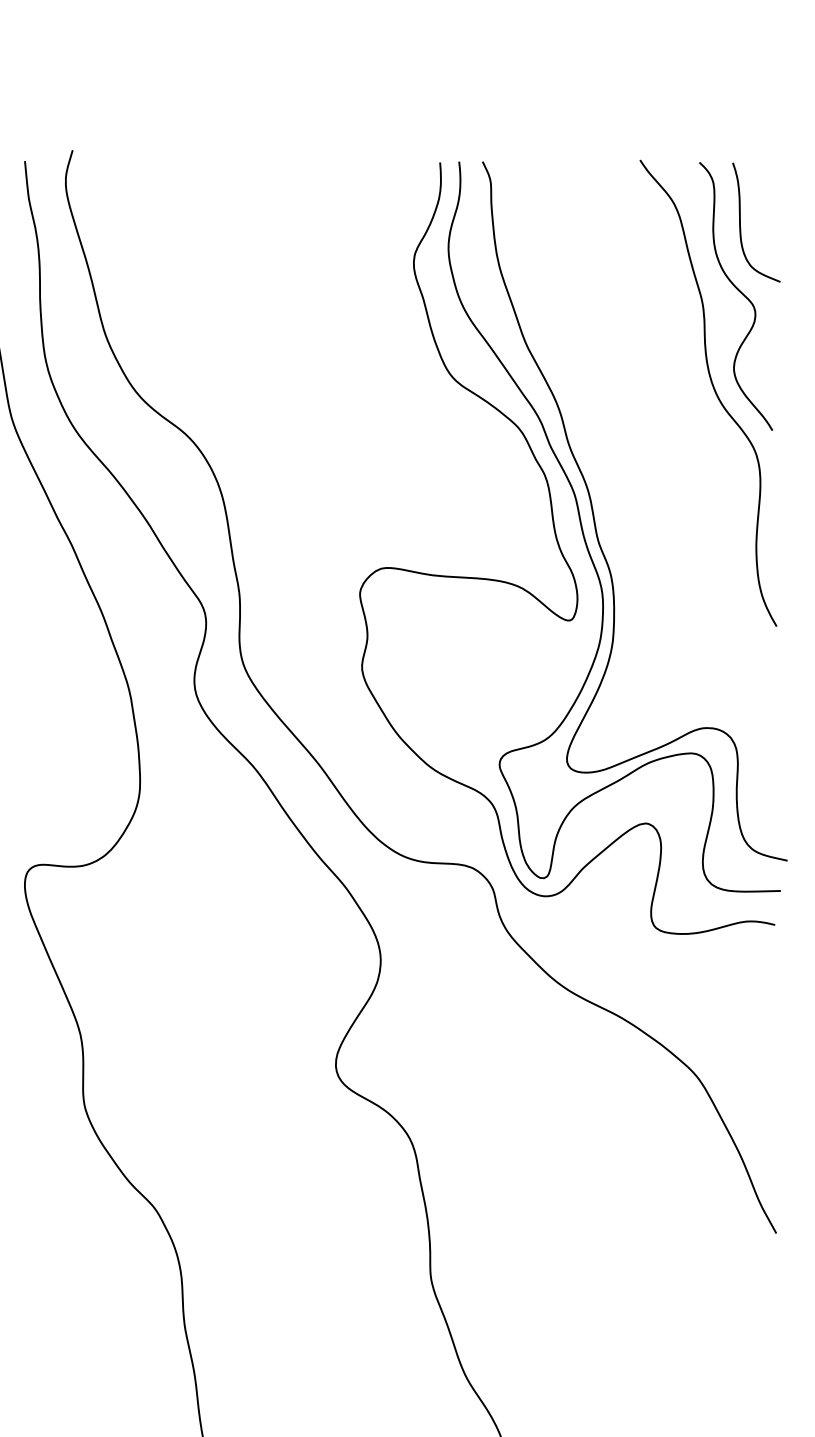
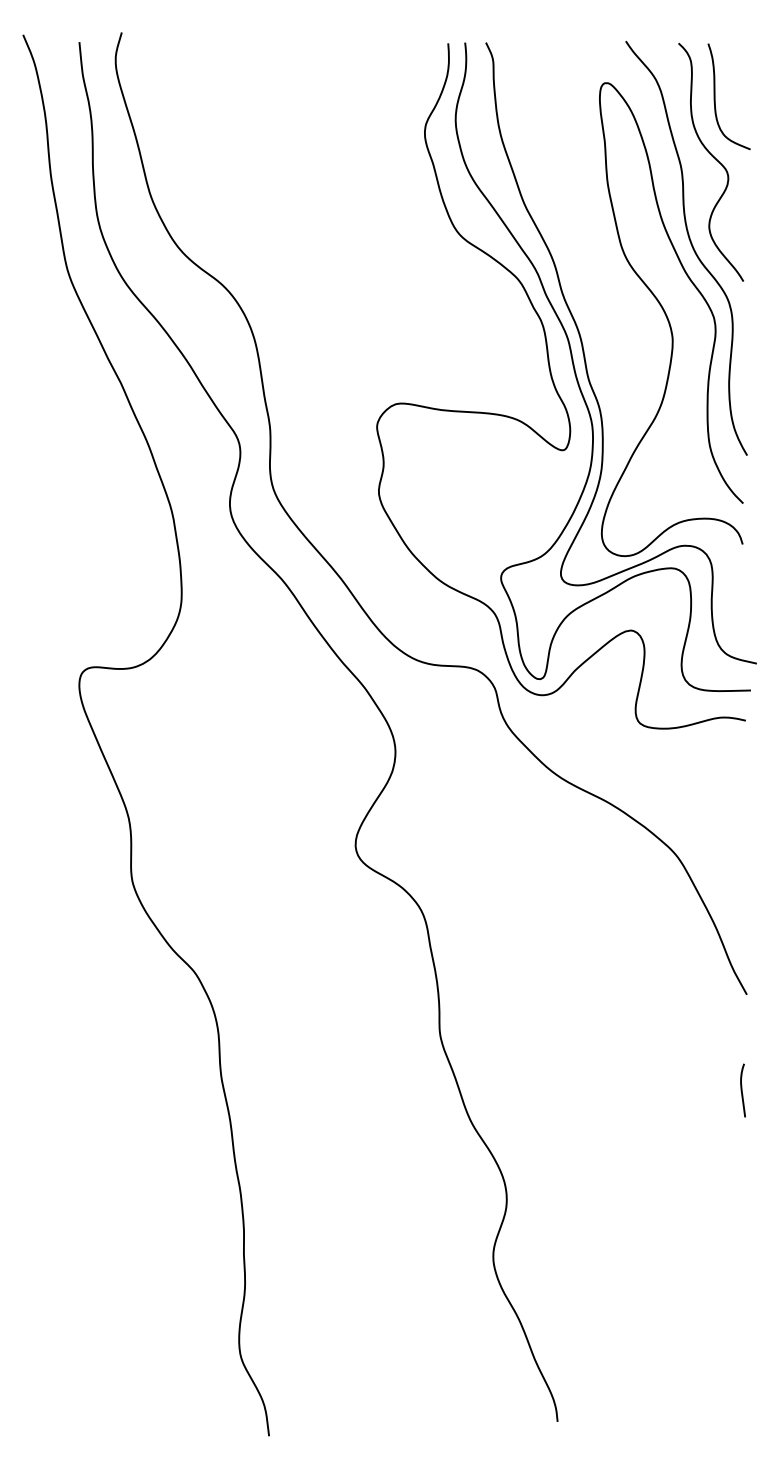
curve: (689, 474) -> (669, 320), added
curve: (771, 1341) -> (742, 1090), added

